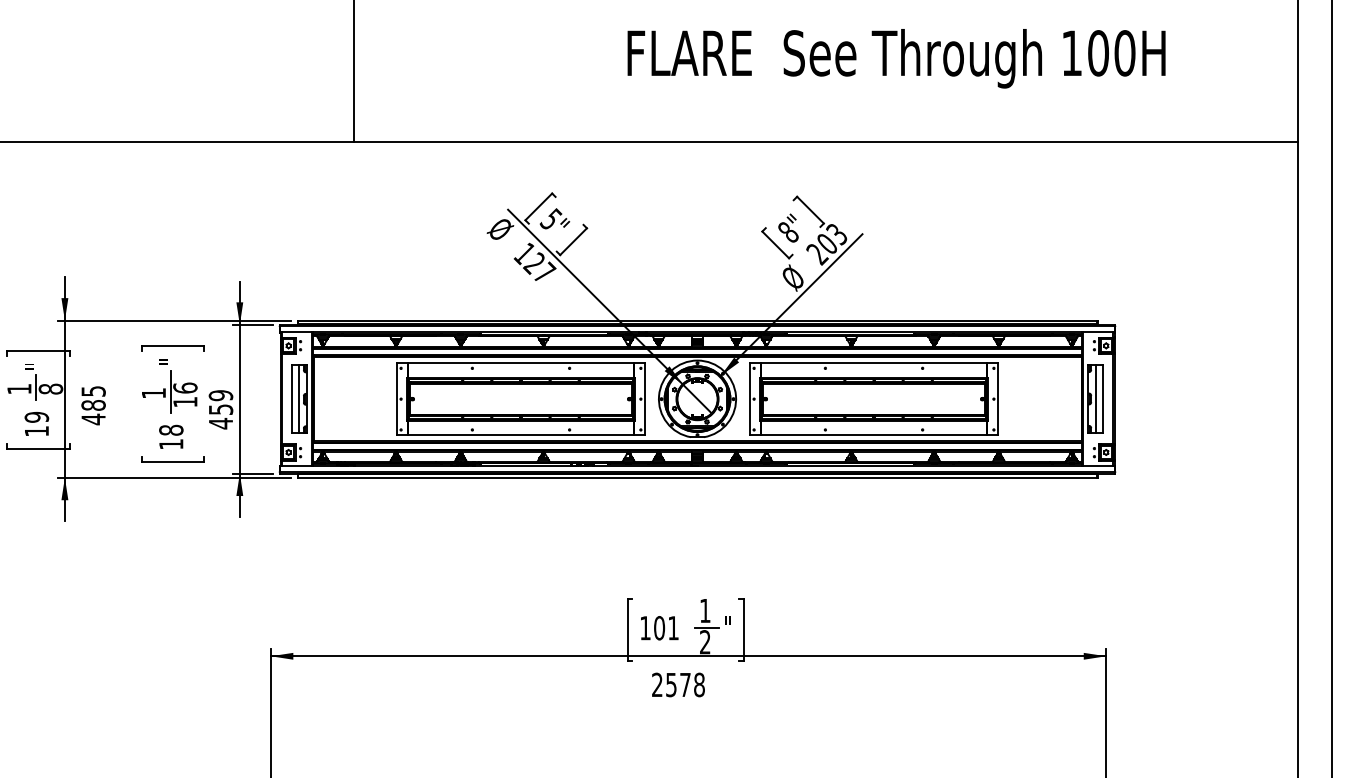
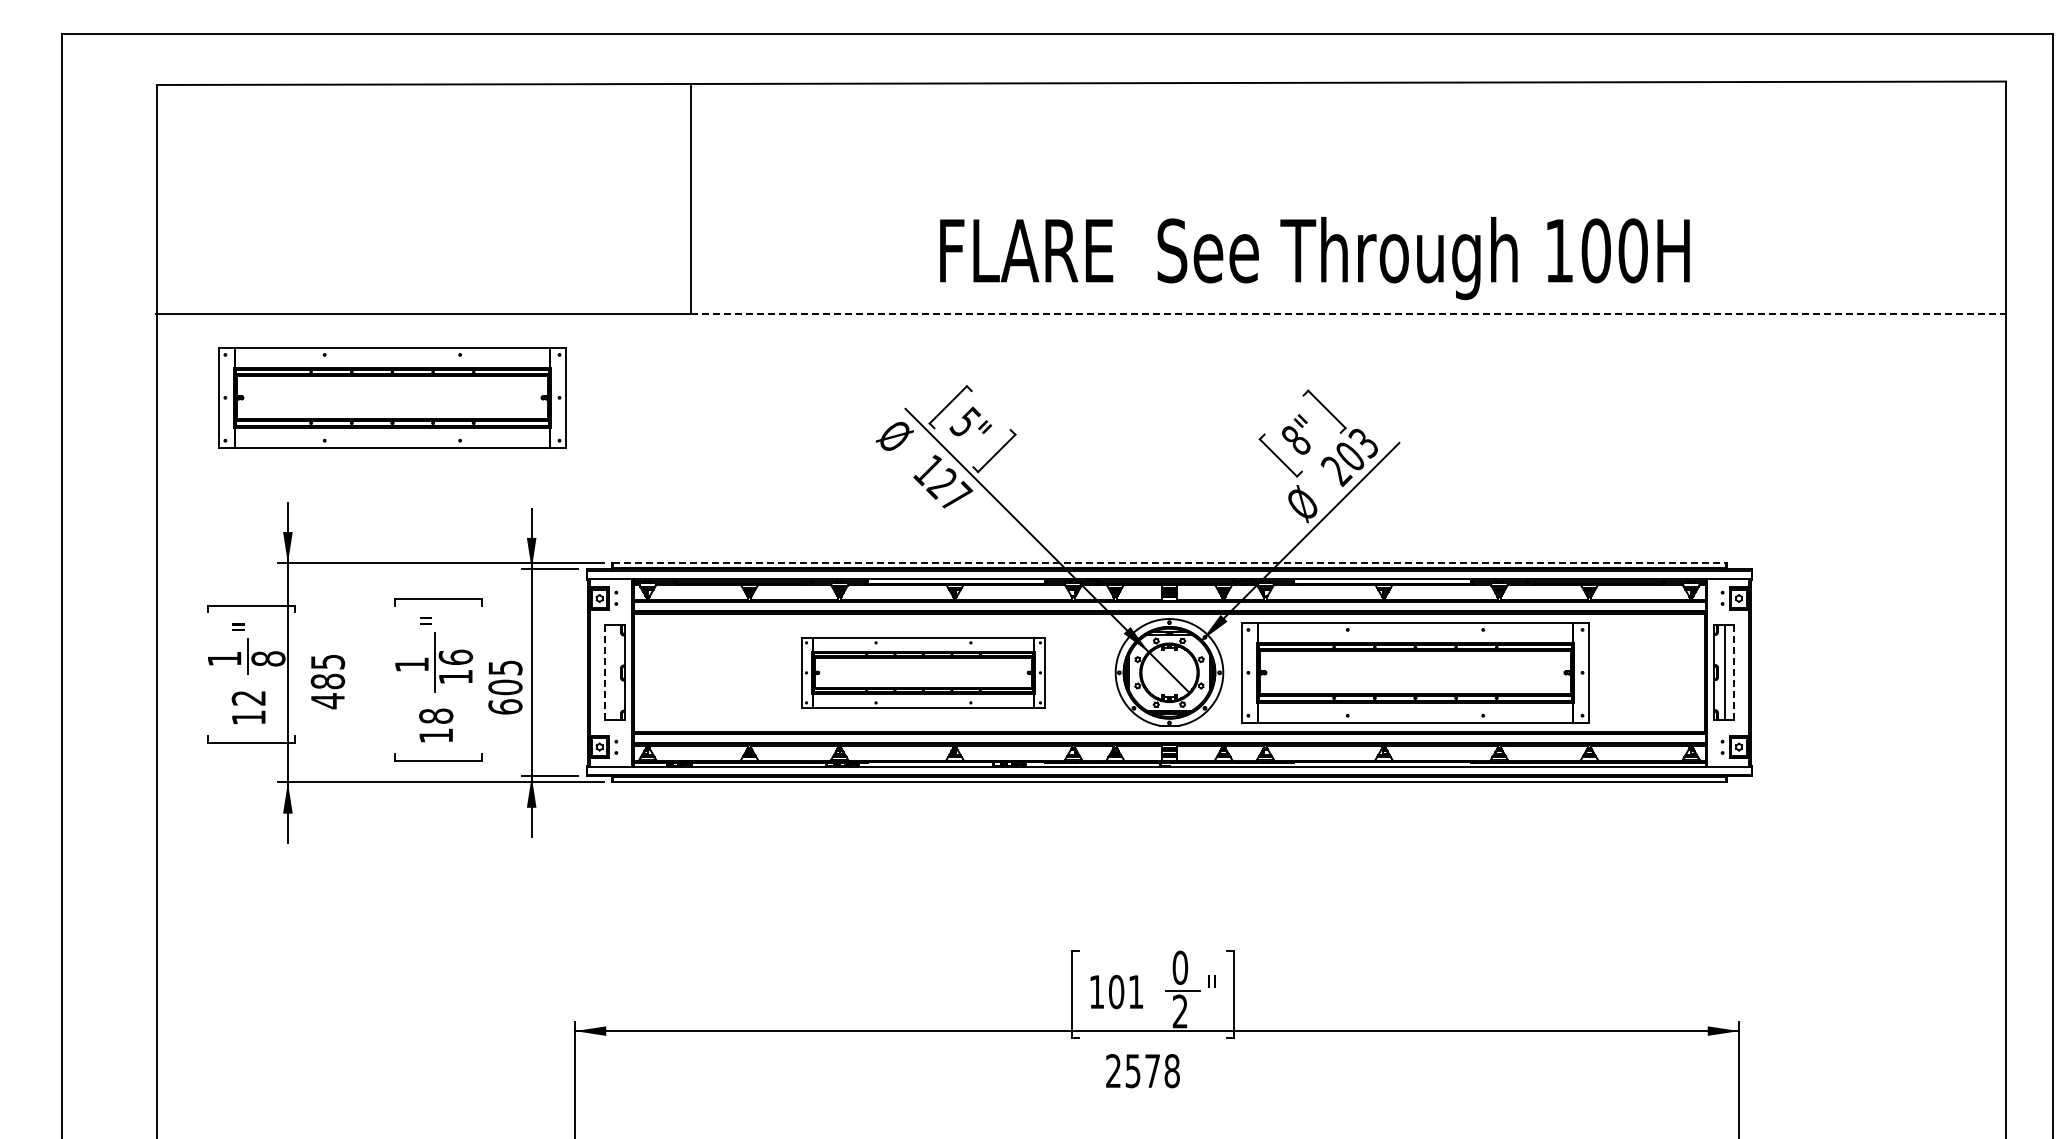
text: (896, 58) -> (1314, 258), moved
line: (825, 141) -> (1348, 313), solid -> dashed
part: (139, 201) -> (392, 397), added
line: (697, 320) -> (1169, 563), solid -> dashed
line: (298, 398) -> (613, 672), removed
part: (520, 398) -> (923, 672), size x0.7
line: (1102, 398) -> (1734, 672), solid -> dashed
line: (292, 399) -> (604, 673), solid -> dashed
text: (221, 409) -> (505, 687), 459 -> 605
text: (36, 416) -> (248, 697), 19 -> 12
text: (705, 610) -> (1180, 967), 1 -> 0

